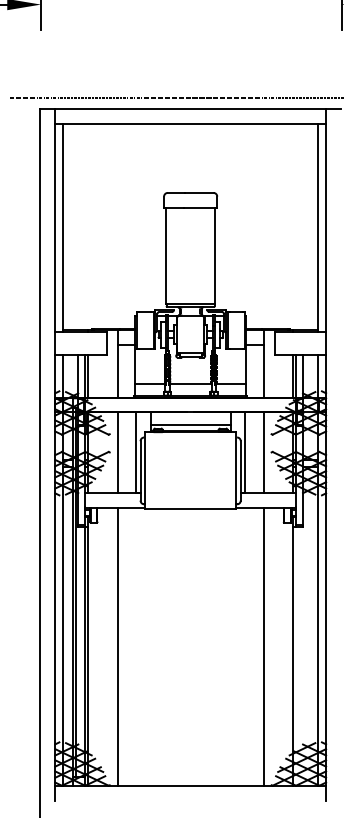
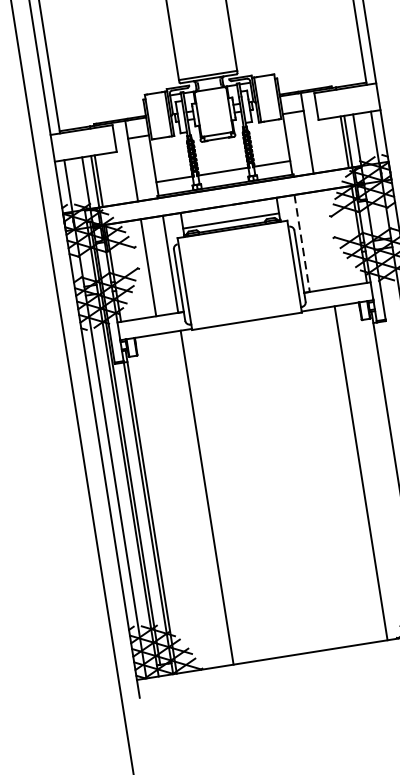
line: (263, 452) -> (323, 239), removed
line: (245, 453) -> (302, 244), solid -> dashed
line: (117, 647) -> (207, 498), moved

